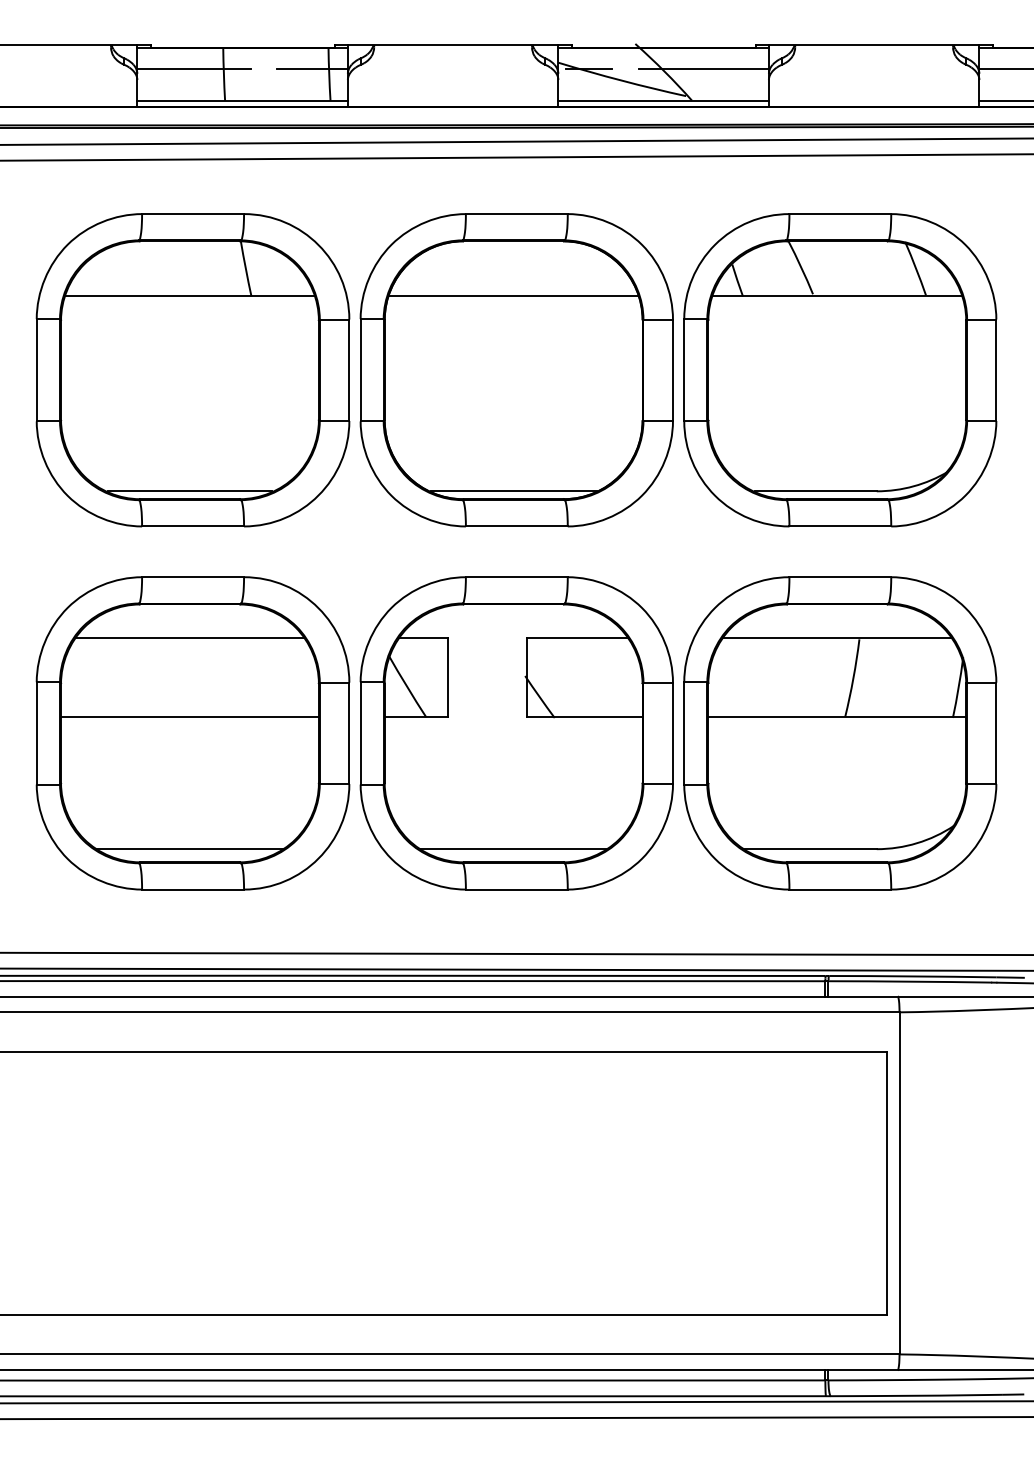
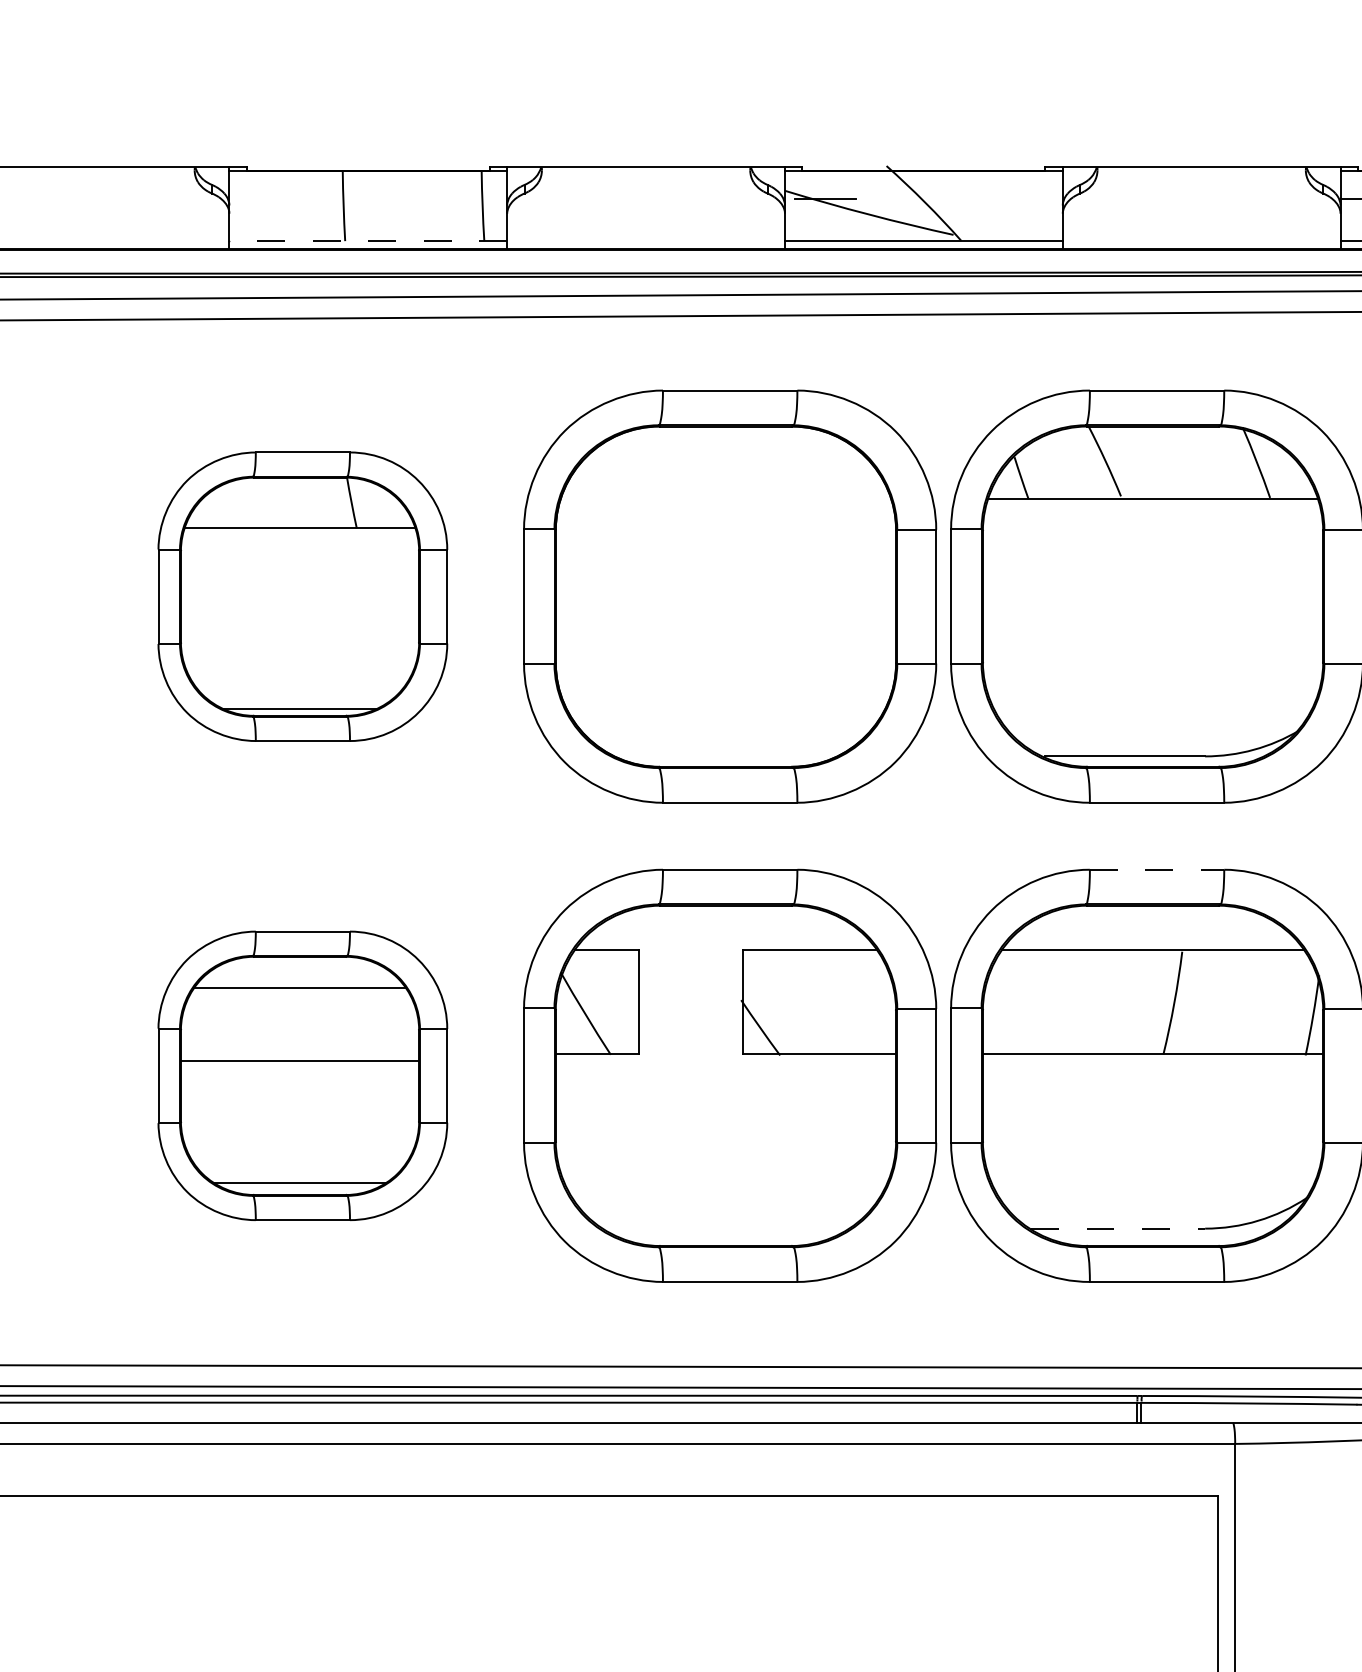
line: (193, 69) -> (303, 199), removed
line: (311, 69) -> (459, 199), removed
line: (703, 69) -> (976, 199), removed
line: (242, 100) -> (368, 240), solid -> dashed
line: (513, 296) -> (725, 499), removed
part: (192, 370) -> (302, 596), size x0.7
line: (513, 491) -> (725, 756), removed
line: (840, 577) -> (1157, 870), solid -> dashed
part: (192, 733) -> (302, 1075), size x0.7
line: (513, 849) -> (725, 1229), removed
line: (811, 849) -> (1119, 1229), solid -> dashed

